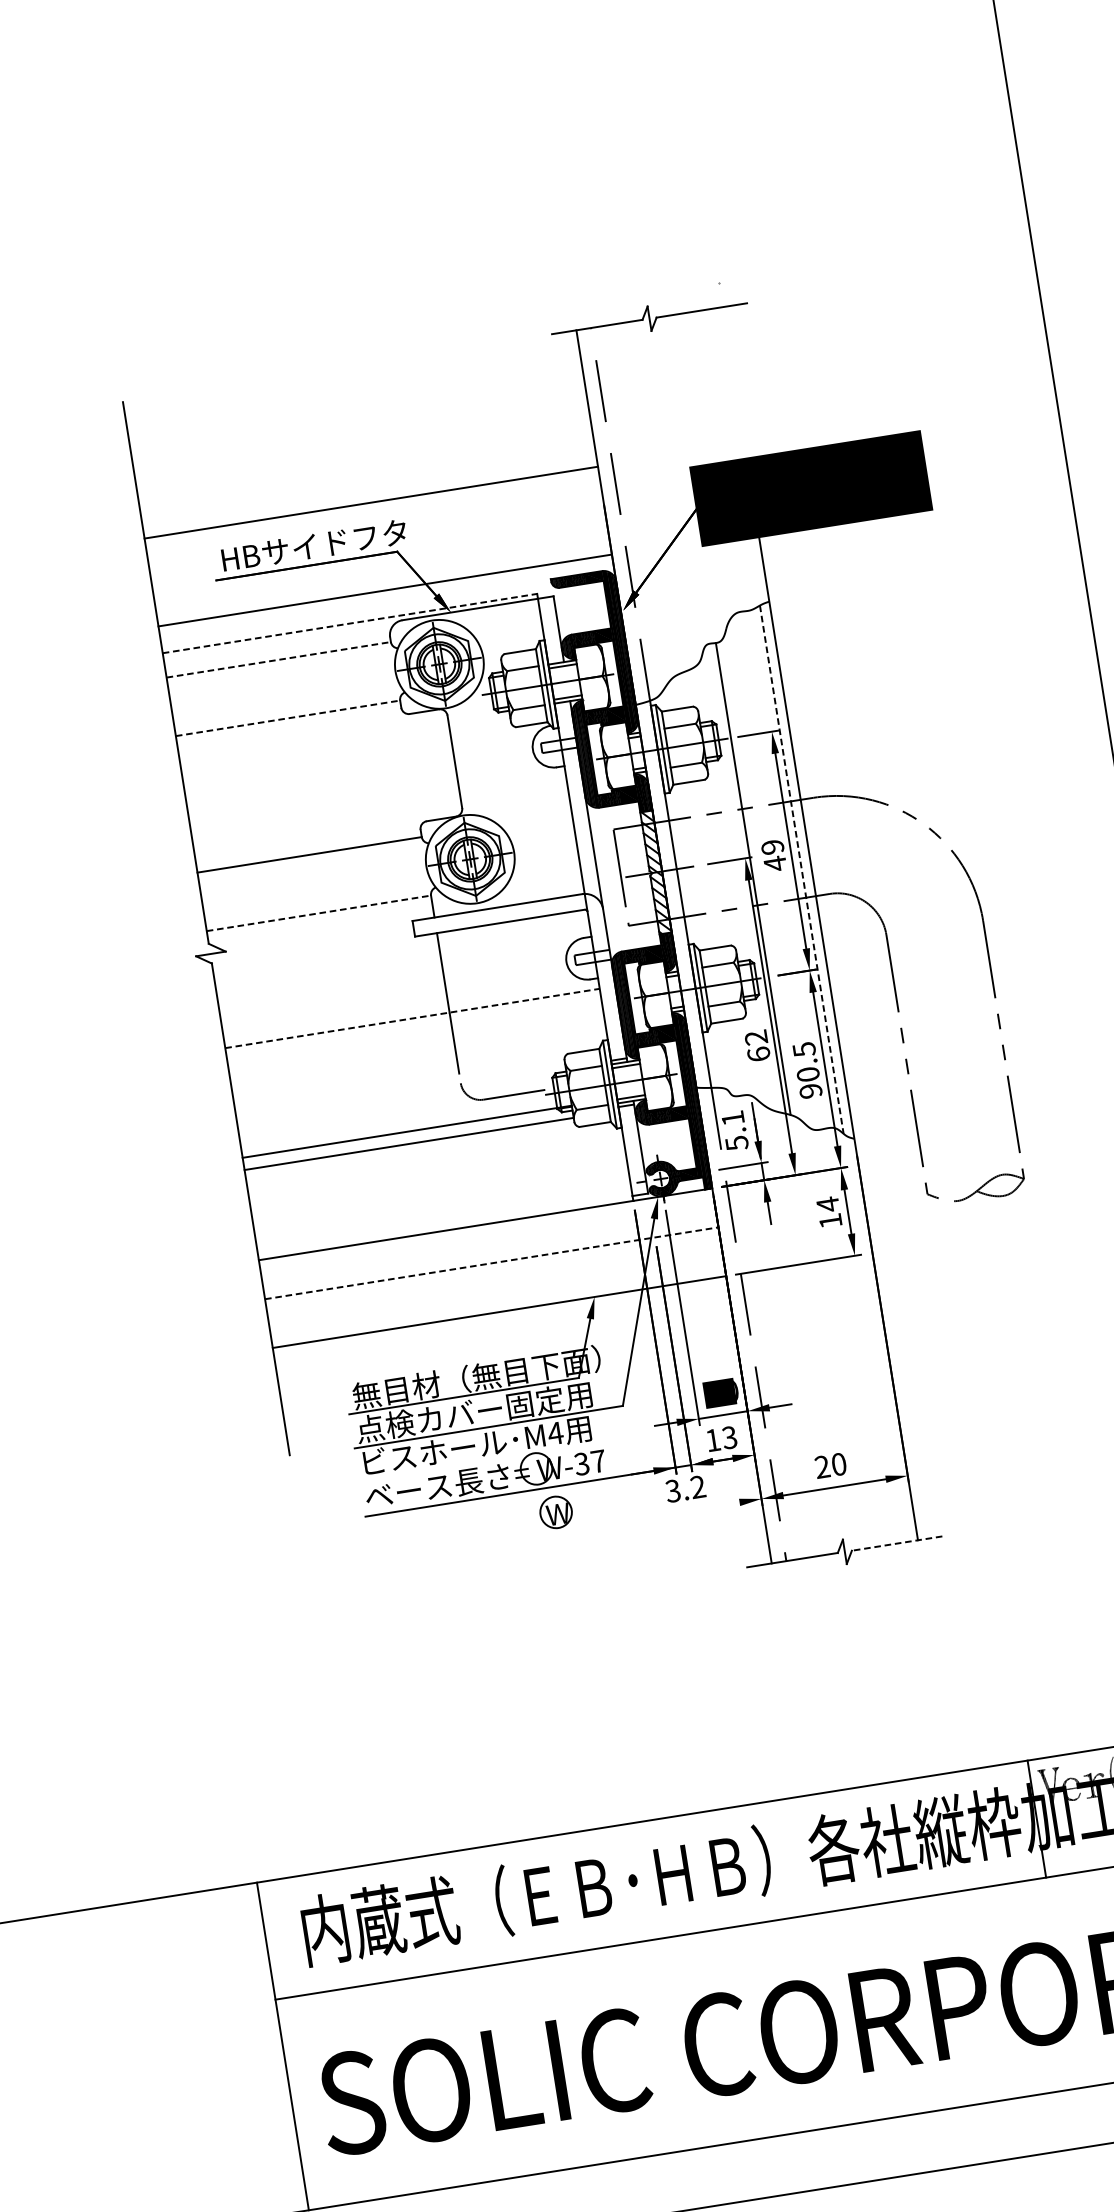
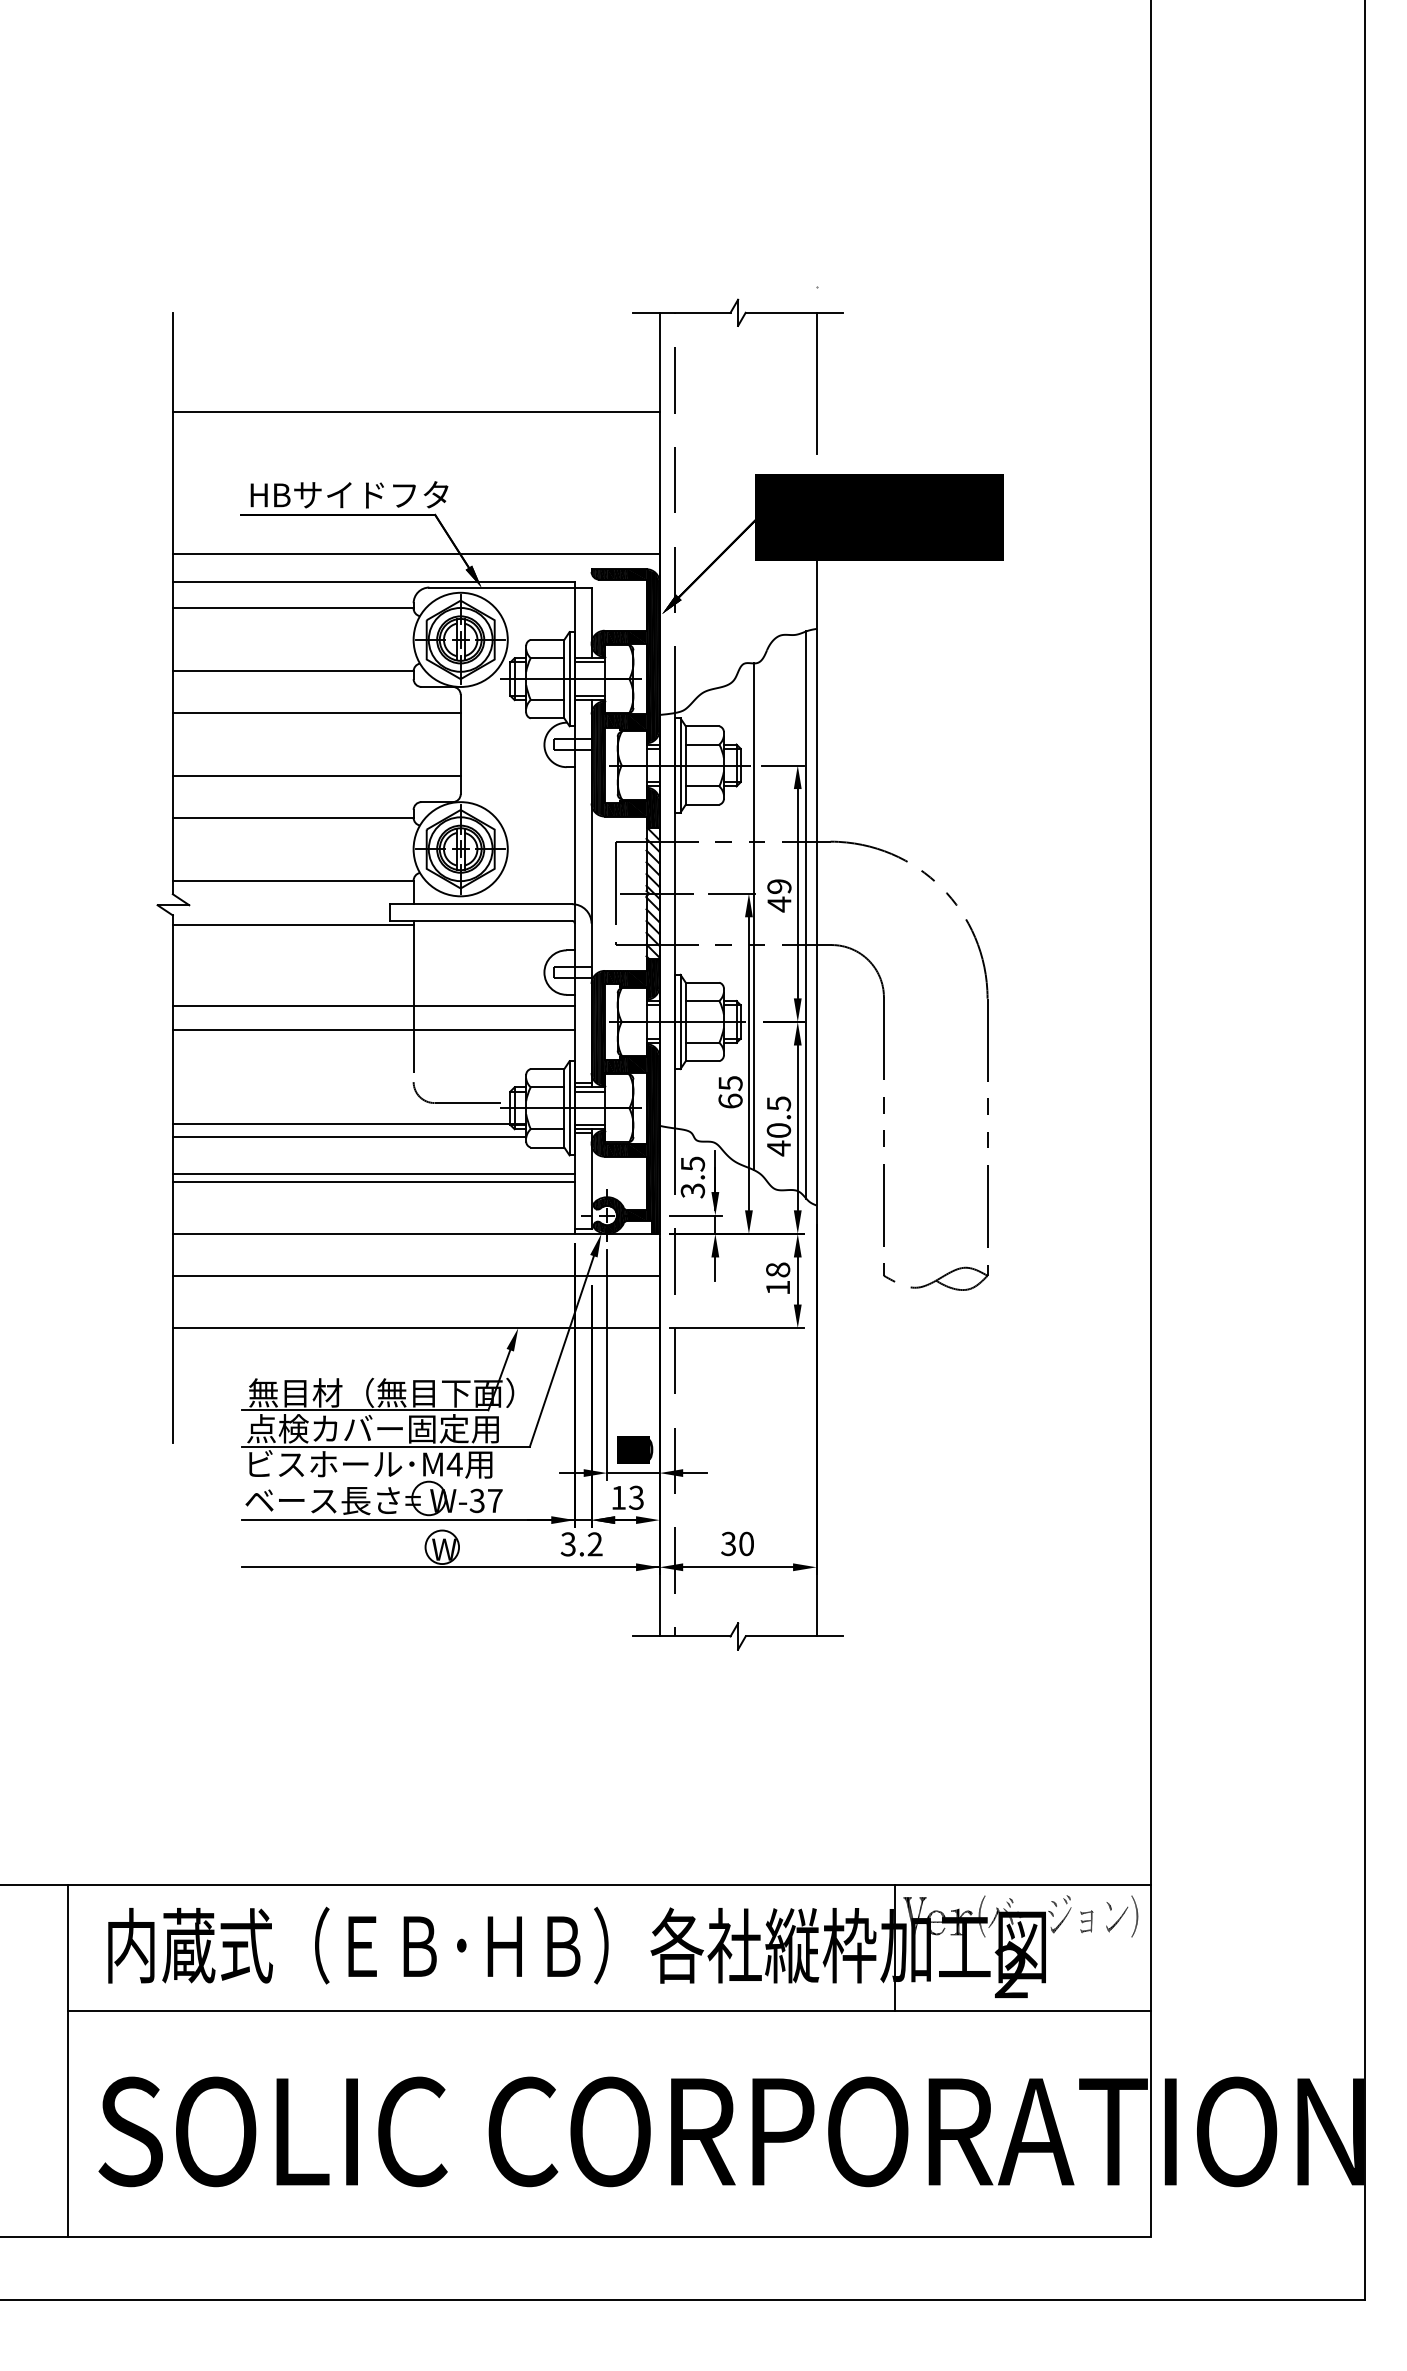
line: (733, 373) -> (816, 383), added
line: (370, 502) -> (415, 412), moved
line: (349, 623) -> (373, 582), dashed -> solid
line: (278, 659) -> (293, 608), dashed -> solid
line: (288, 718) -> (293, 671), dashed -> solid
line: (315, 754) -> (316, 713), added
line: (325, 811) -> (316, 775), added
line: (802, 870) -> (806, 915), dashed -> solid
line: (319, 913) -> (293, 880), dashed -> solid
line: (324, 955) -> (292, 925), added
line: (412, 1018) -> (373, 1006), dashed -> solid
text: (756, 1037) -> (730, 1083), 62 -> 65
line: (415, 1040) -> (373, 1029), added
text: (810, 1091) -> (778, 1148), 90.5 -> 40.5
text: (734, 1131) -> (692, 1177), 5.1 -> 3.5
line: (436, 1174) -> (373, 1173), added
line: (438, 1181) -> (373, 1181), added
text: (828, 1204) -> (778, 1270), 14 -> 18
line: (491, 1263) -> (416, 1275), dashed -> solid
text: (822, 1467) -> (728, 1544), 20 -> 30
line: (566, 1530) -> (450, 1567), added
line: (897, 1543) -> (794, 1636), dashed -> solid

